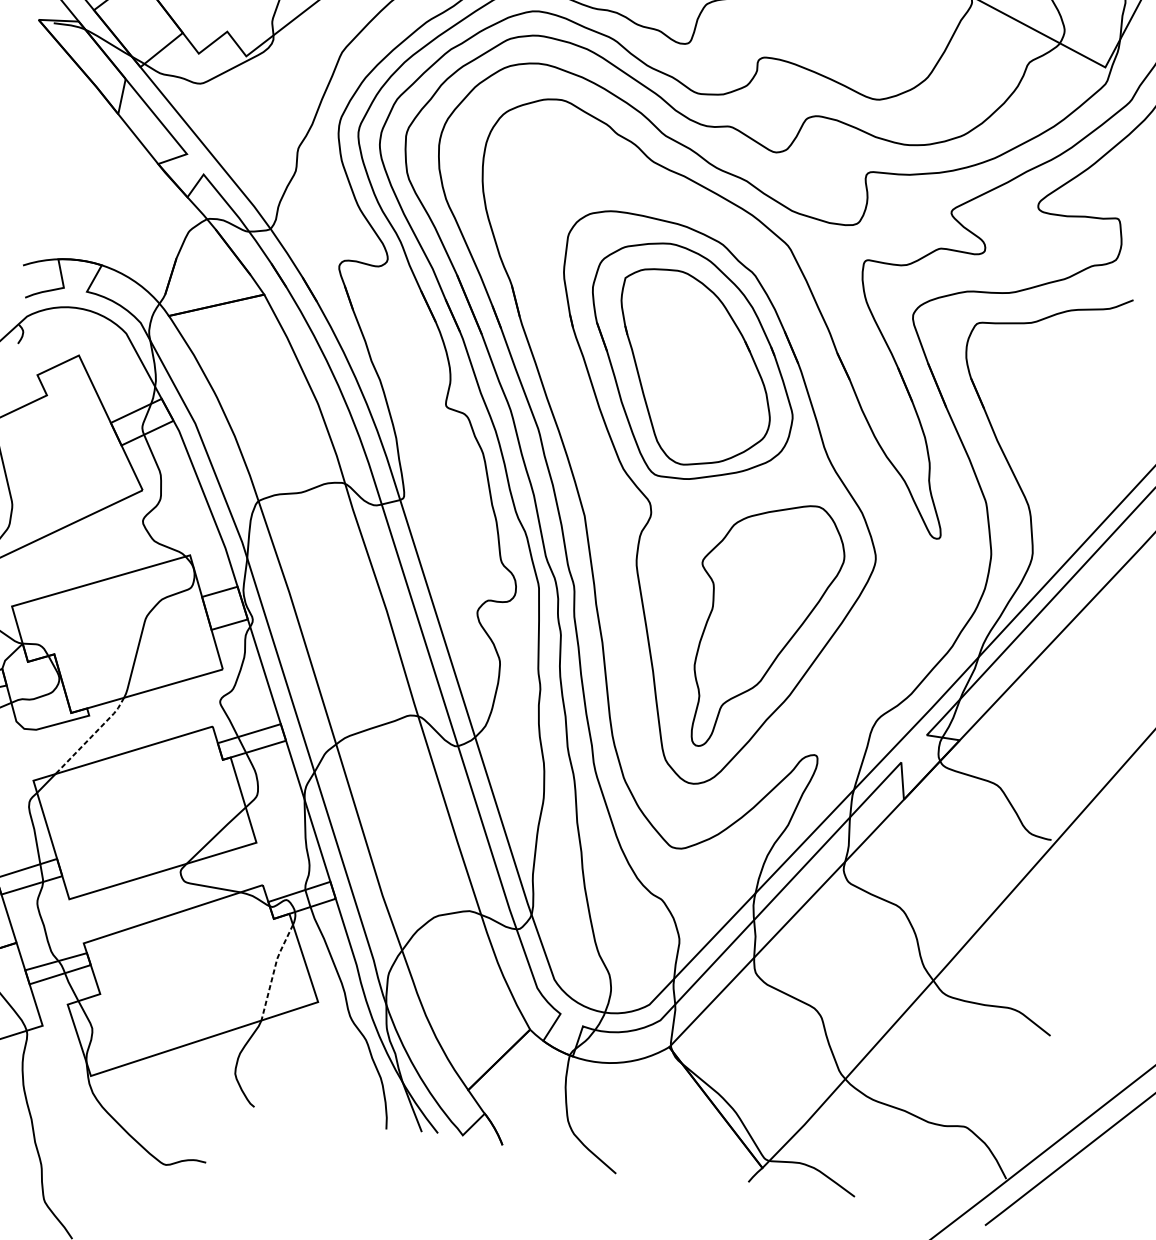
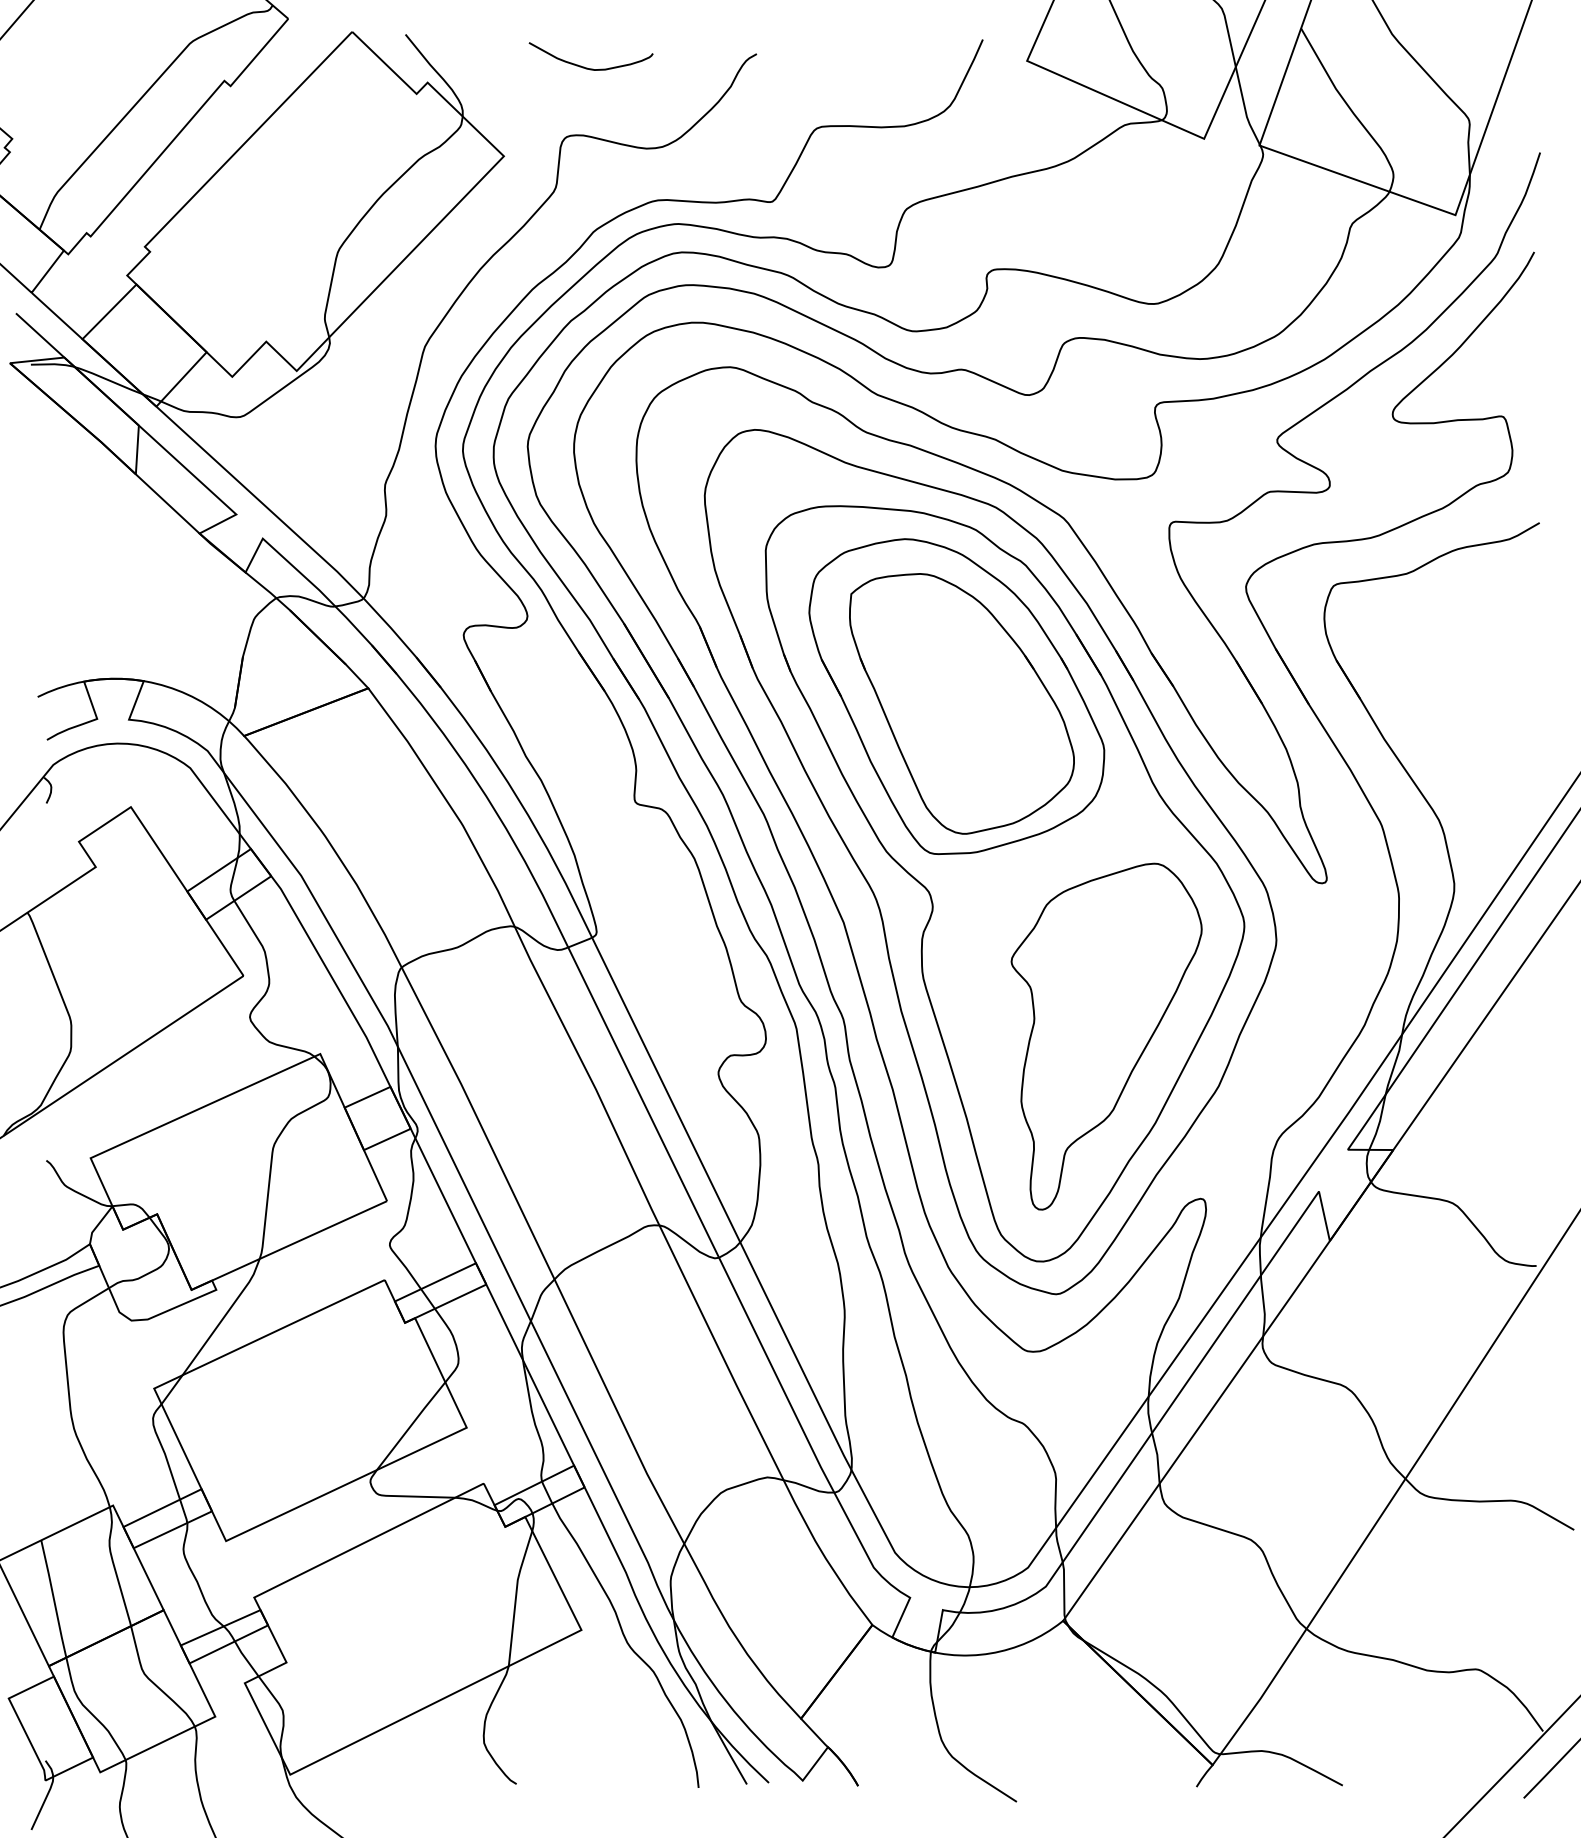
part: (697, 488) -> (990, 862), added
line: (92, 736) -> (224, 1317), dashed -> solid
line: (274, 970) -> (516, 1596), dashed -> solid

